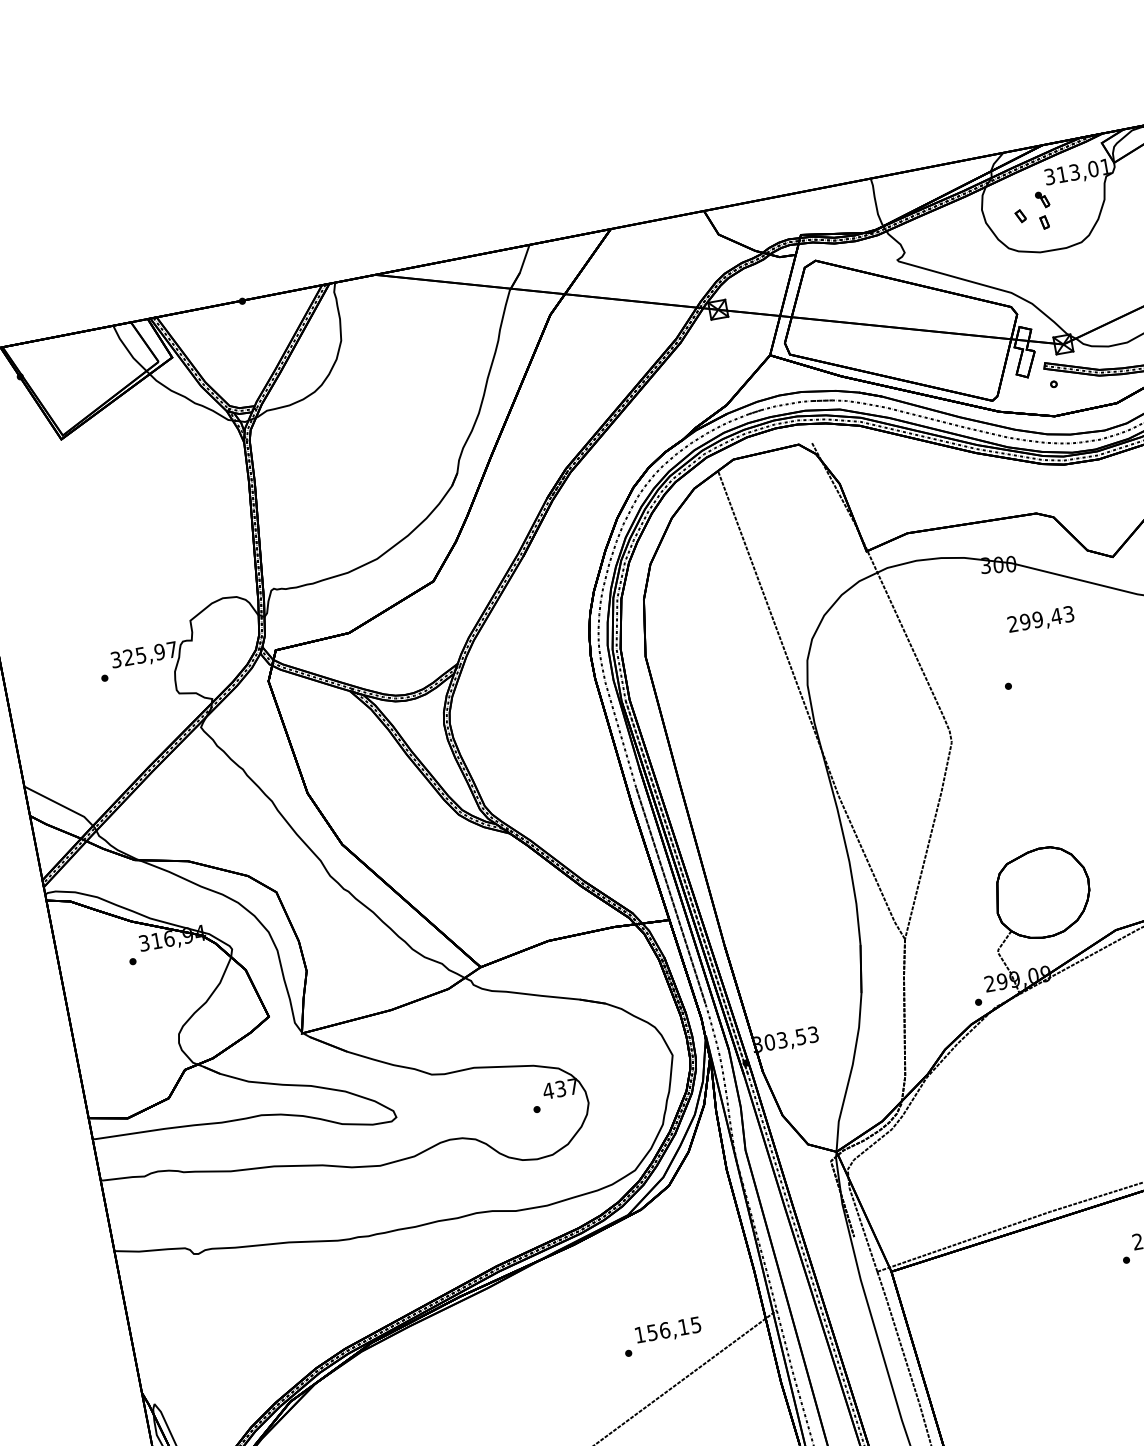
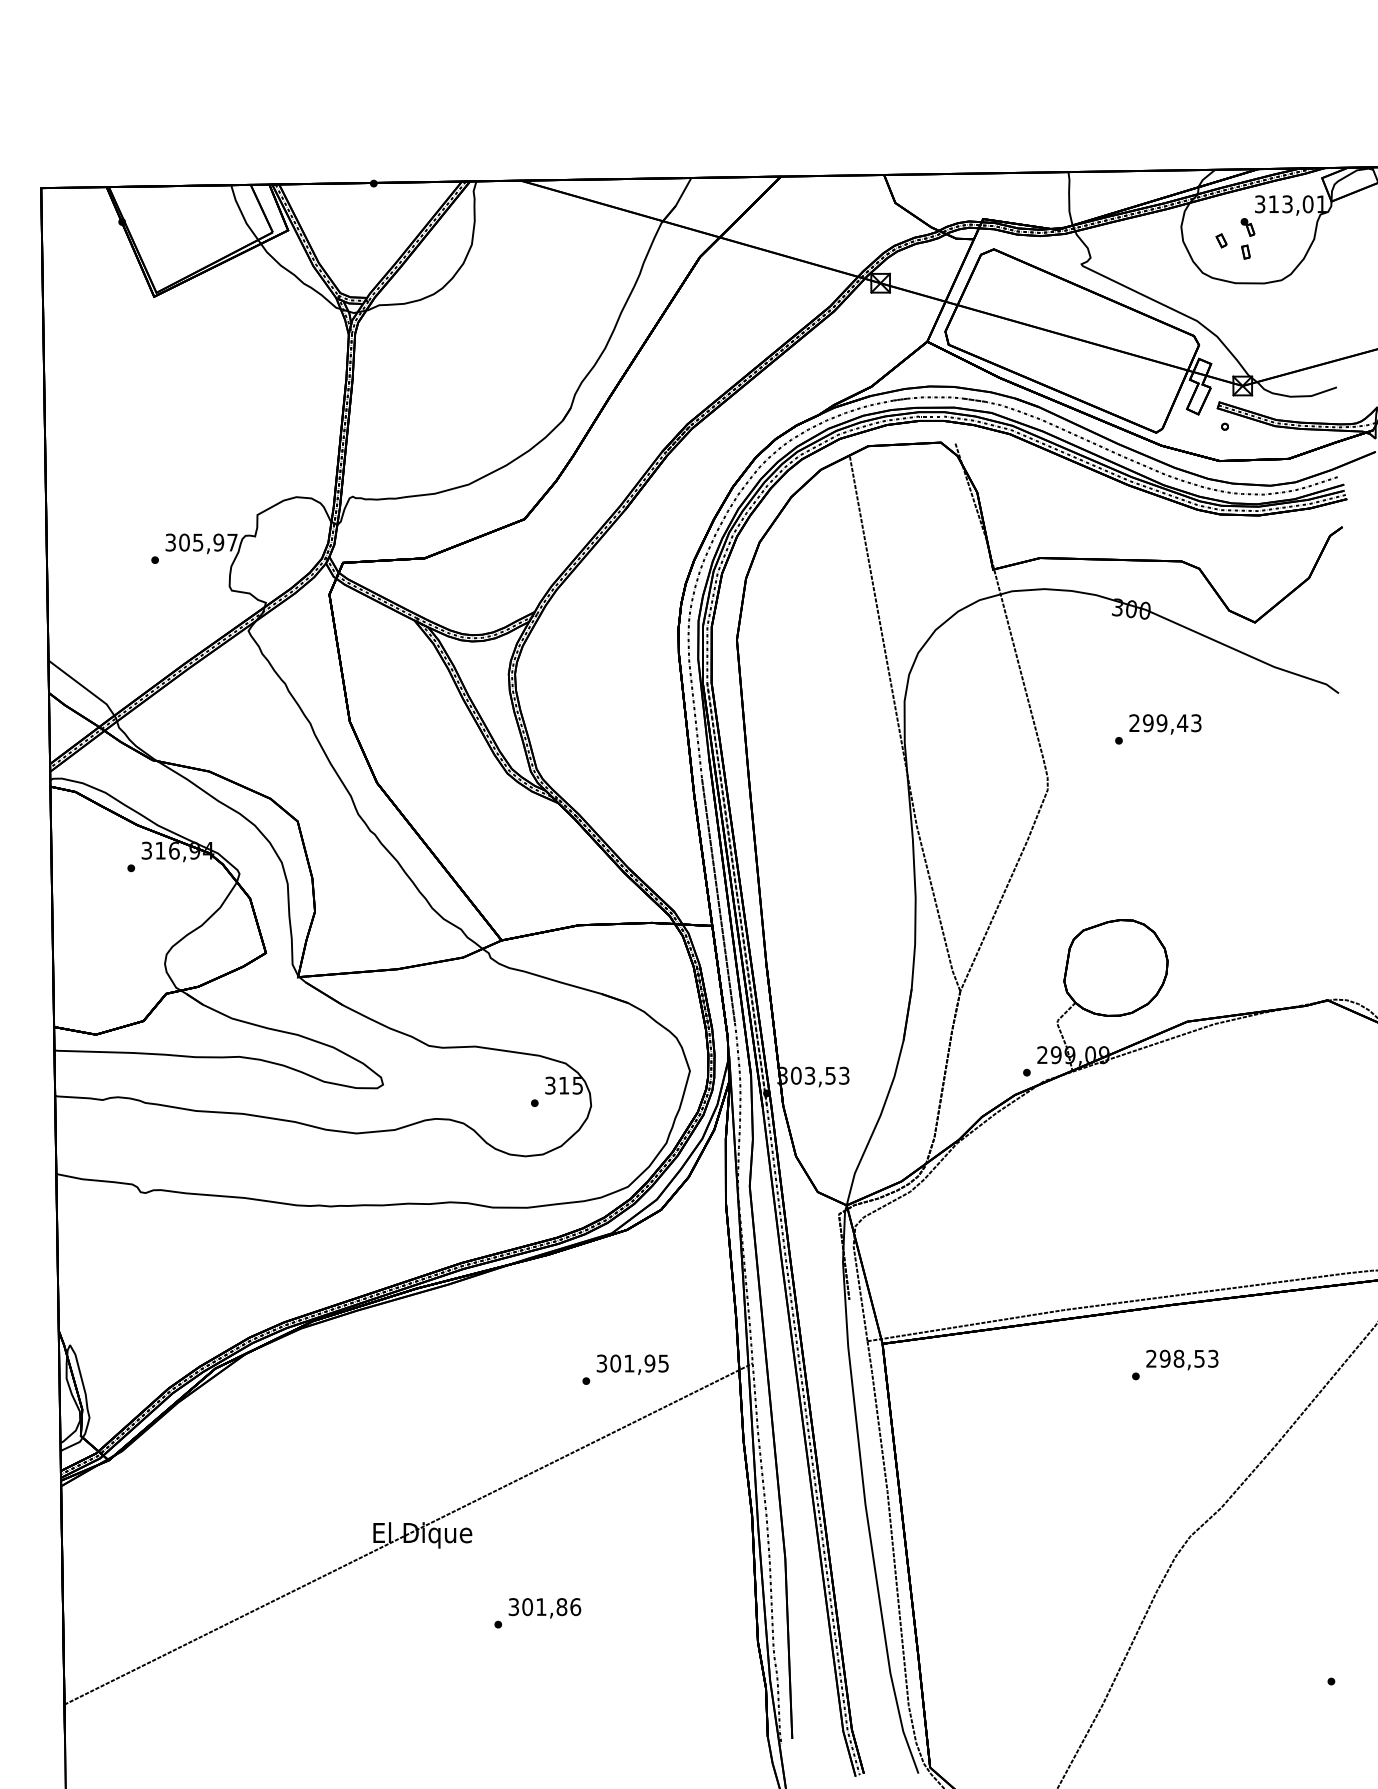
text: (1041, 620) -> (1165, 724), moved
text: (128, 657) -> (184, 542), 325,97 -> 305,97
text: (560, 1088) -> (563, 1085), 437 -> 315
text: (661, 1331) -> (625, 1363), 156,15 -> 301,95

